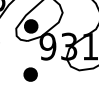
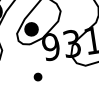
part: (30, 74) -> (37, 77), size x0.6

